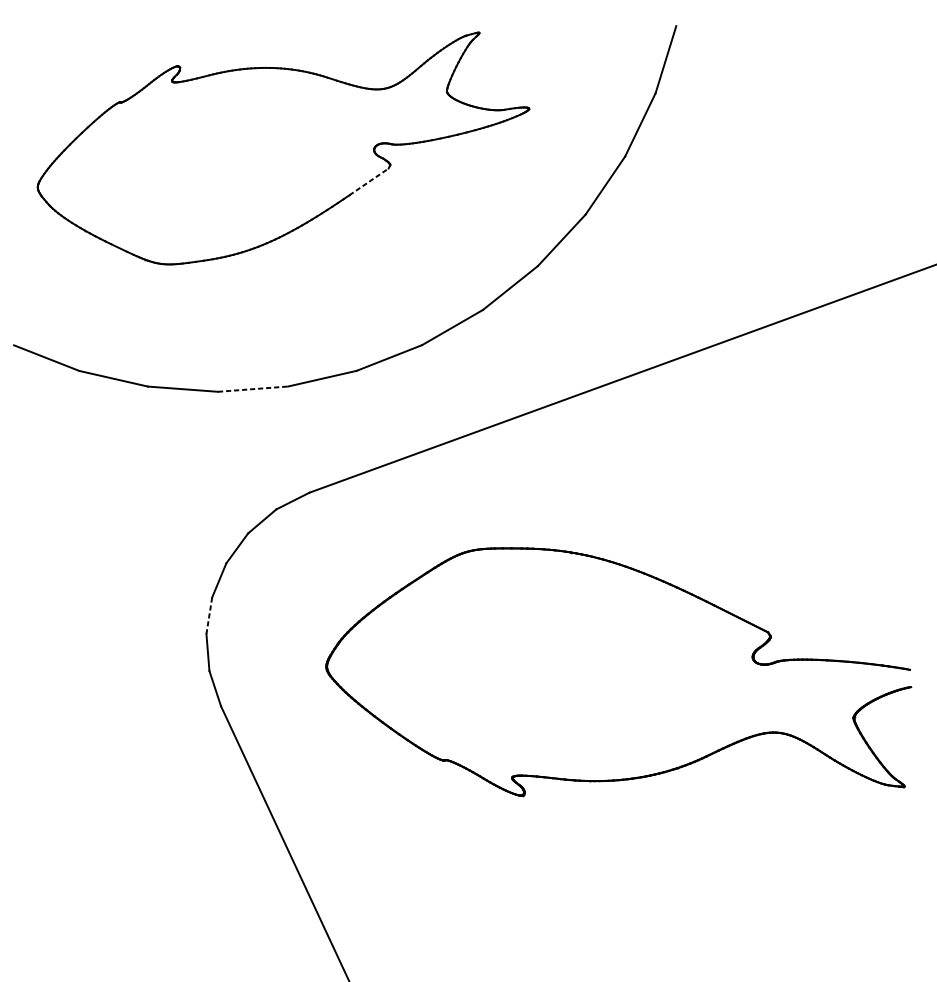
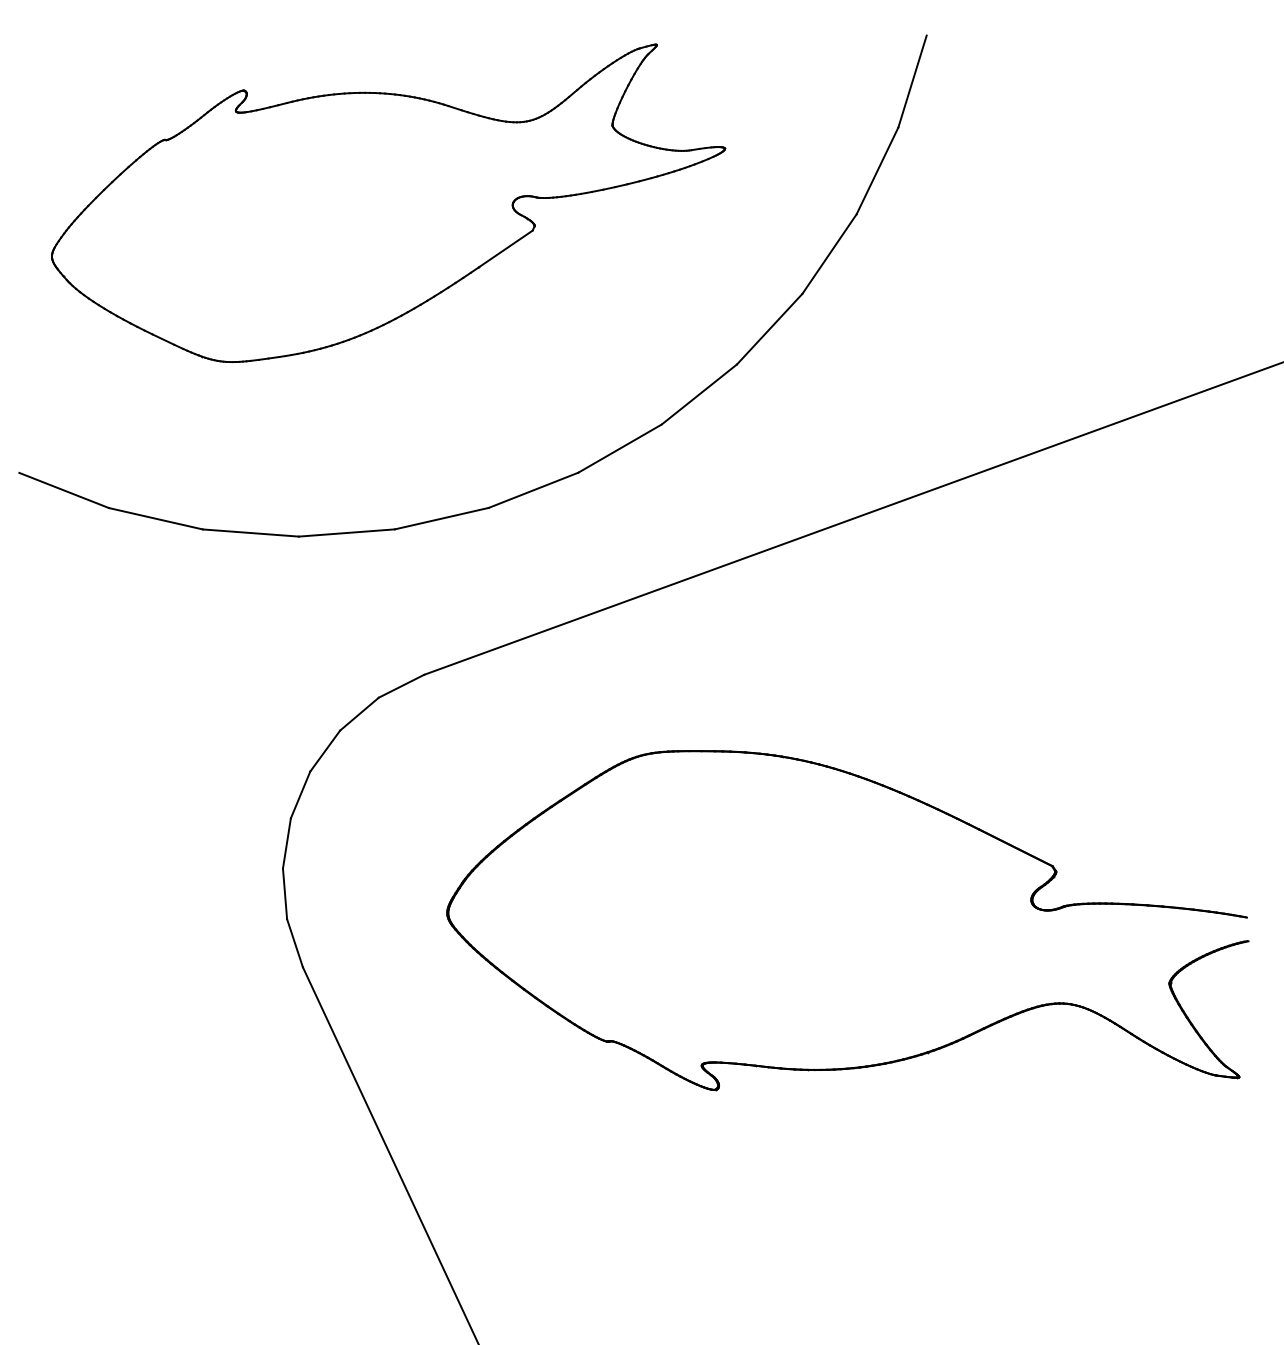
line: (368, 182) -> (505, 249), dashed -> solid
line: (253, 388) -> (347, 532), dashed -> solid
line: (209, 615) -> (286, 843), dashed -> solid

